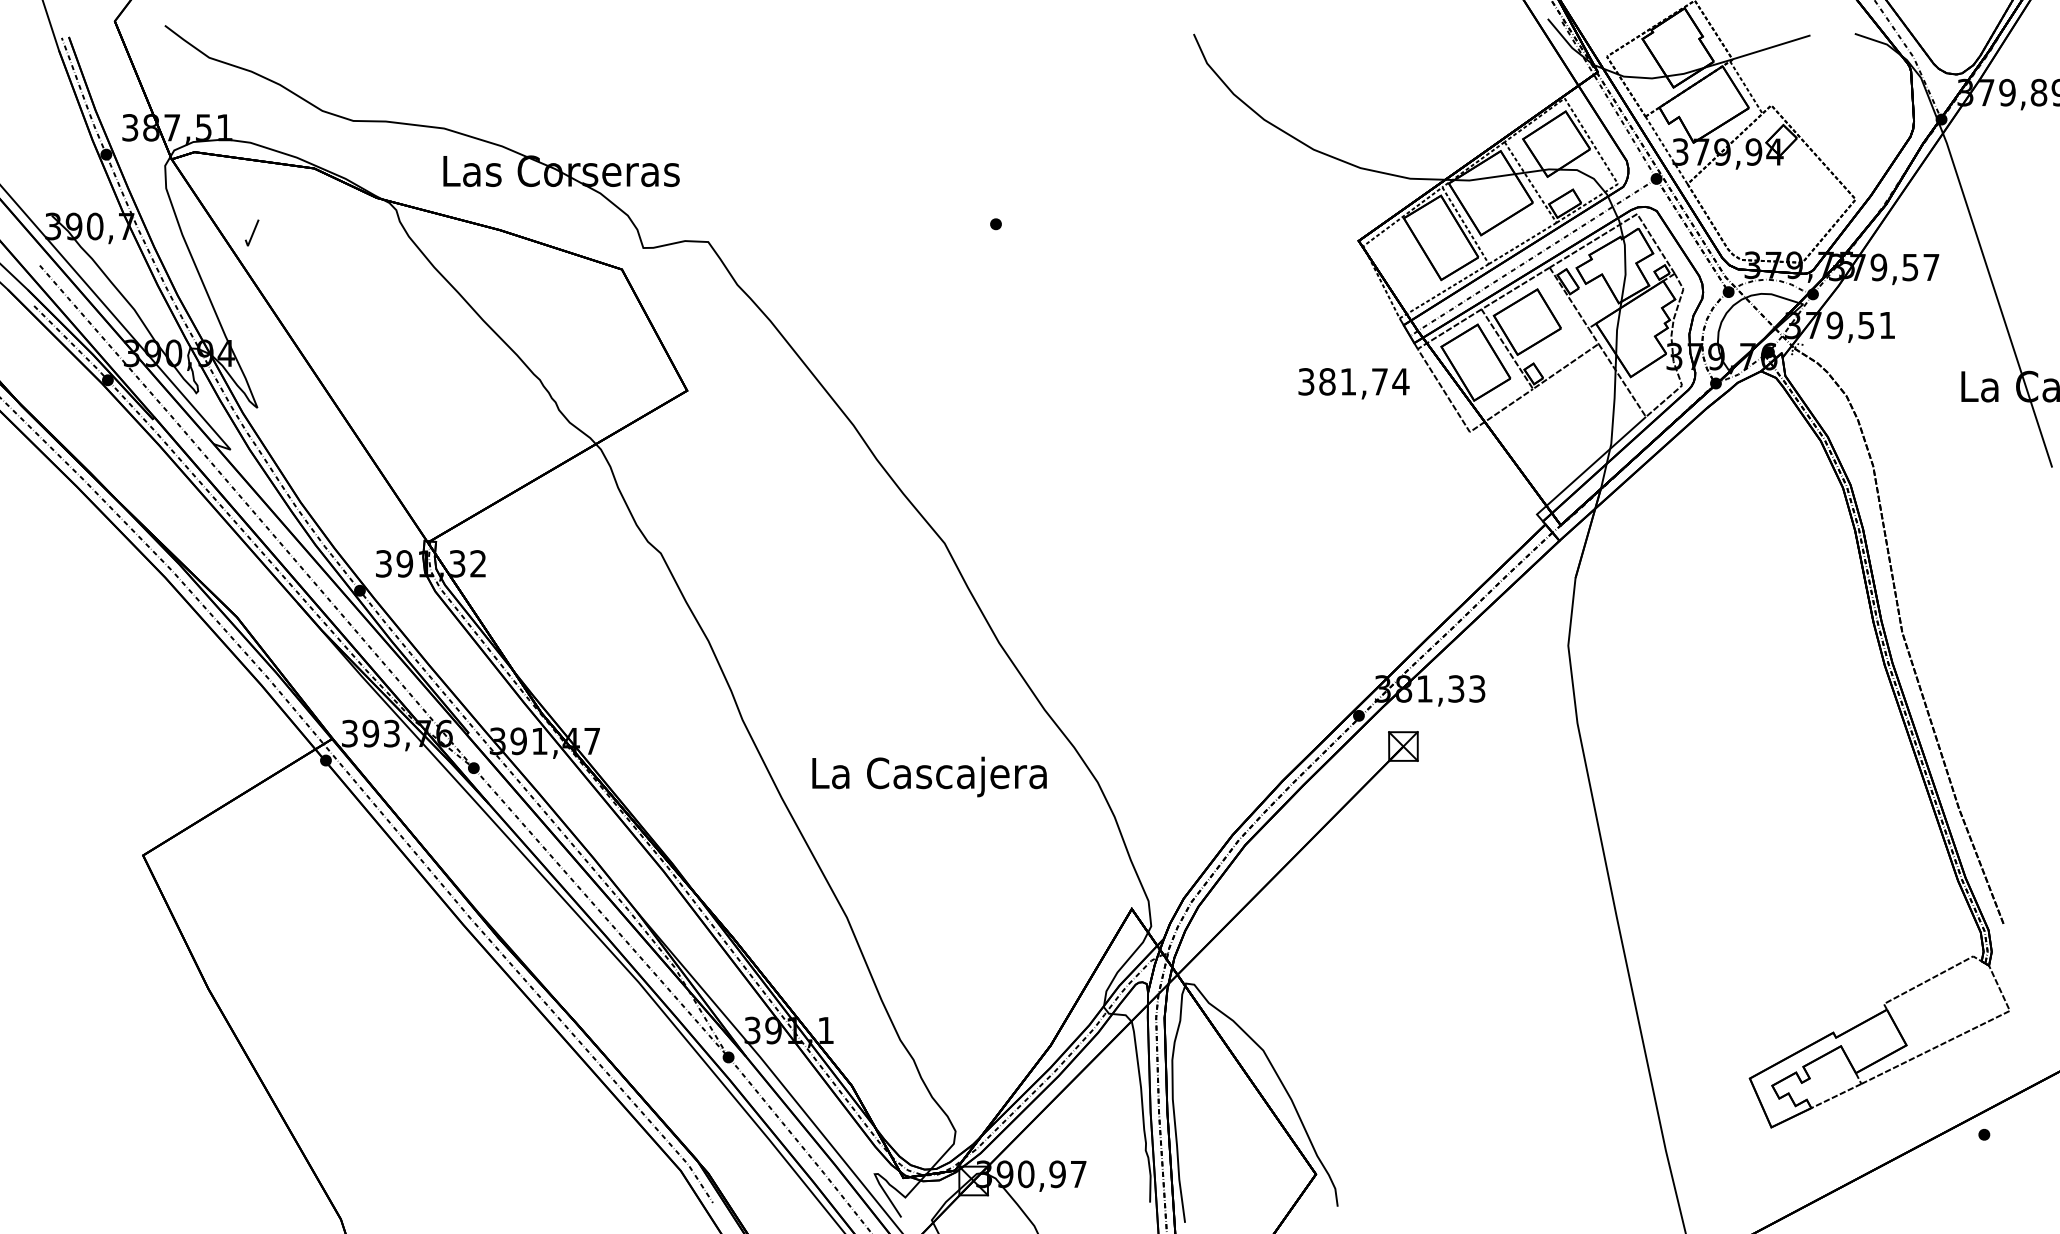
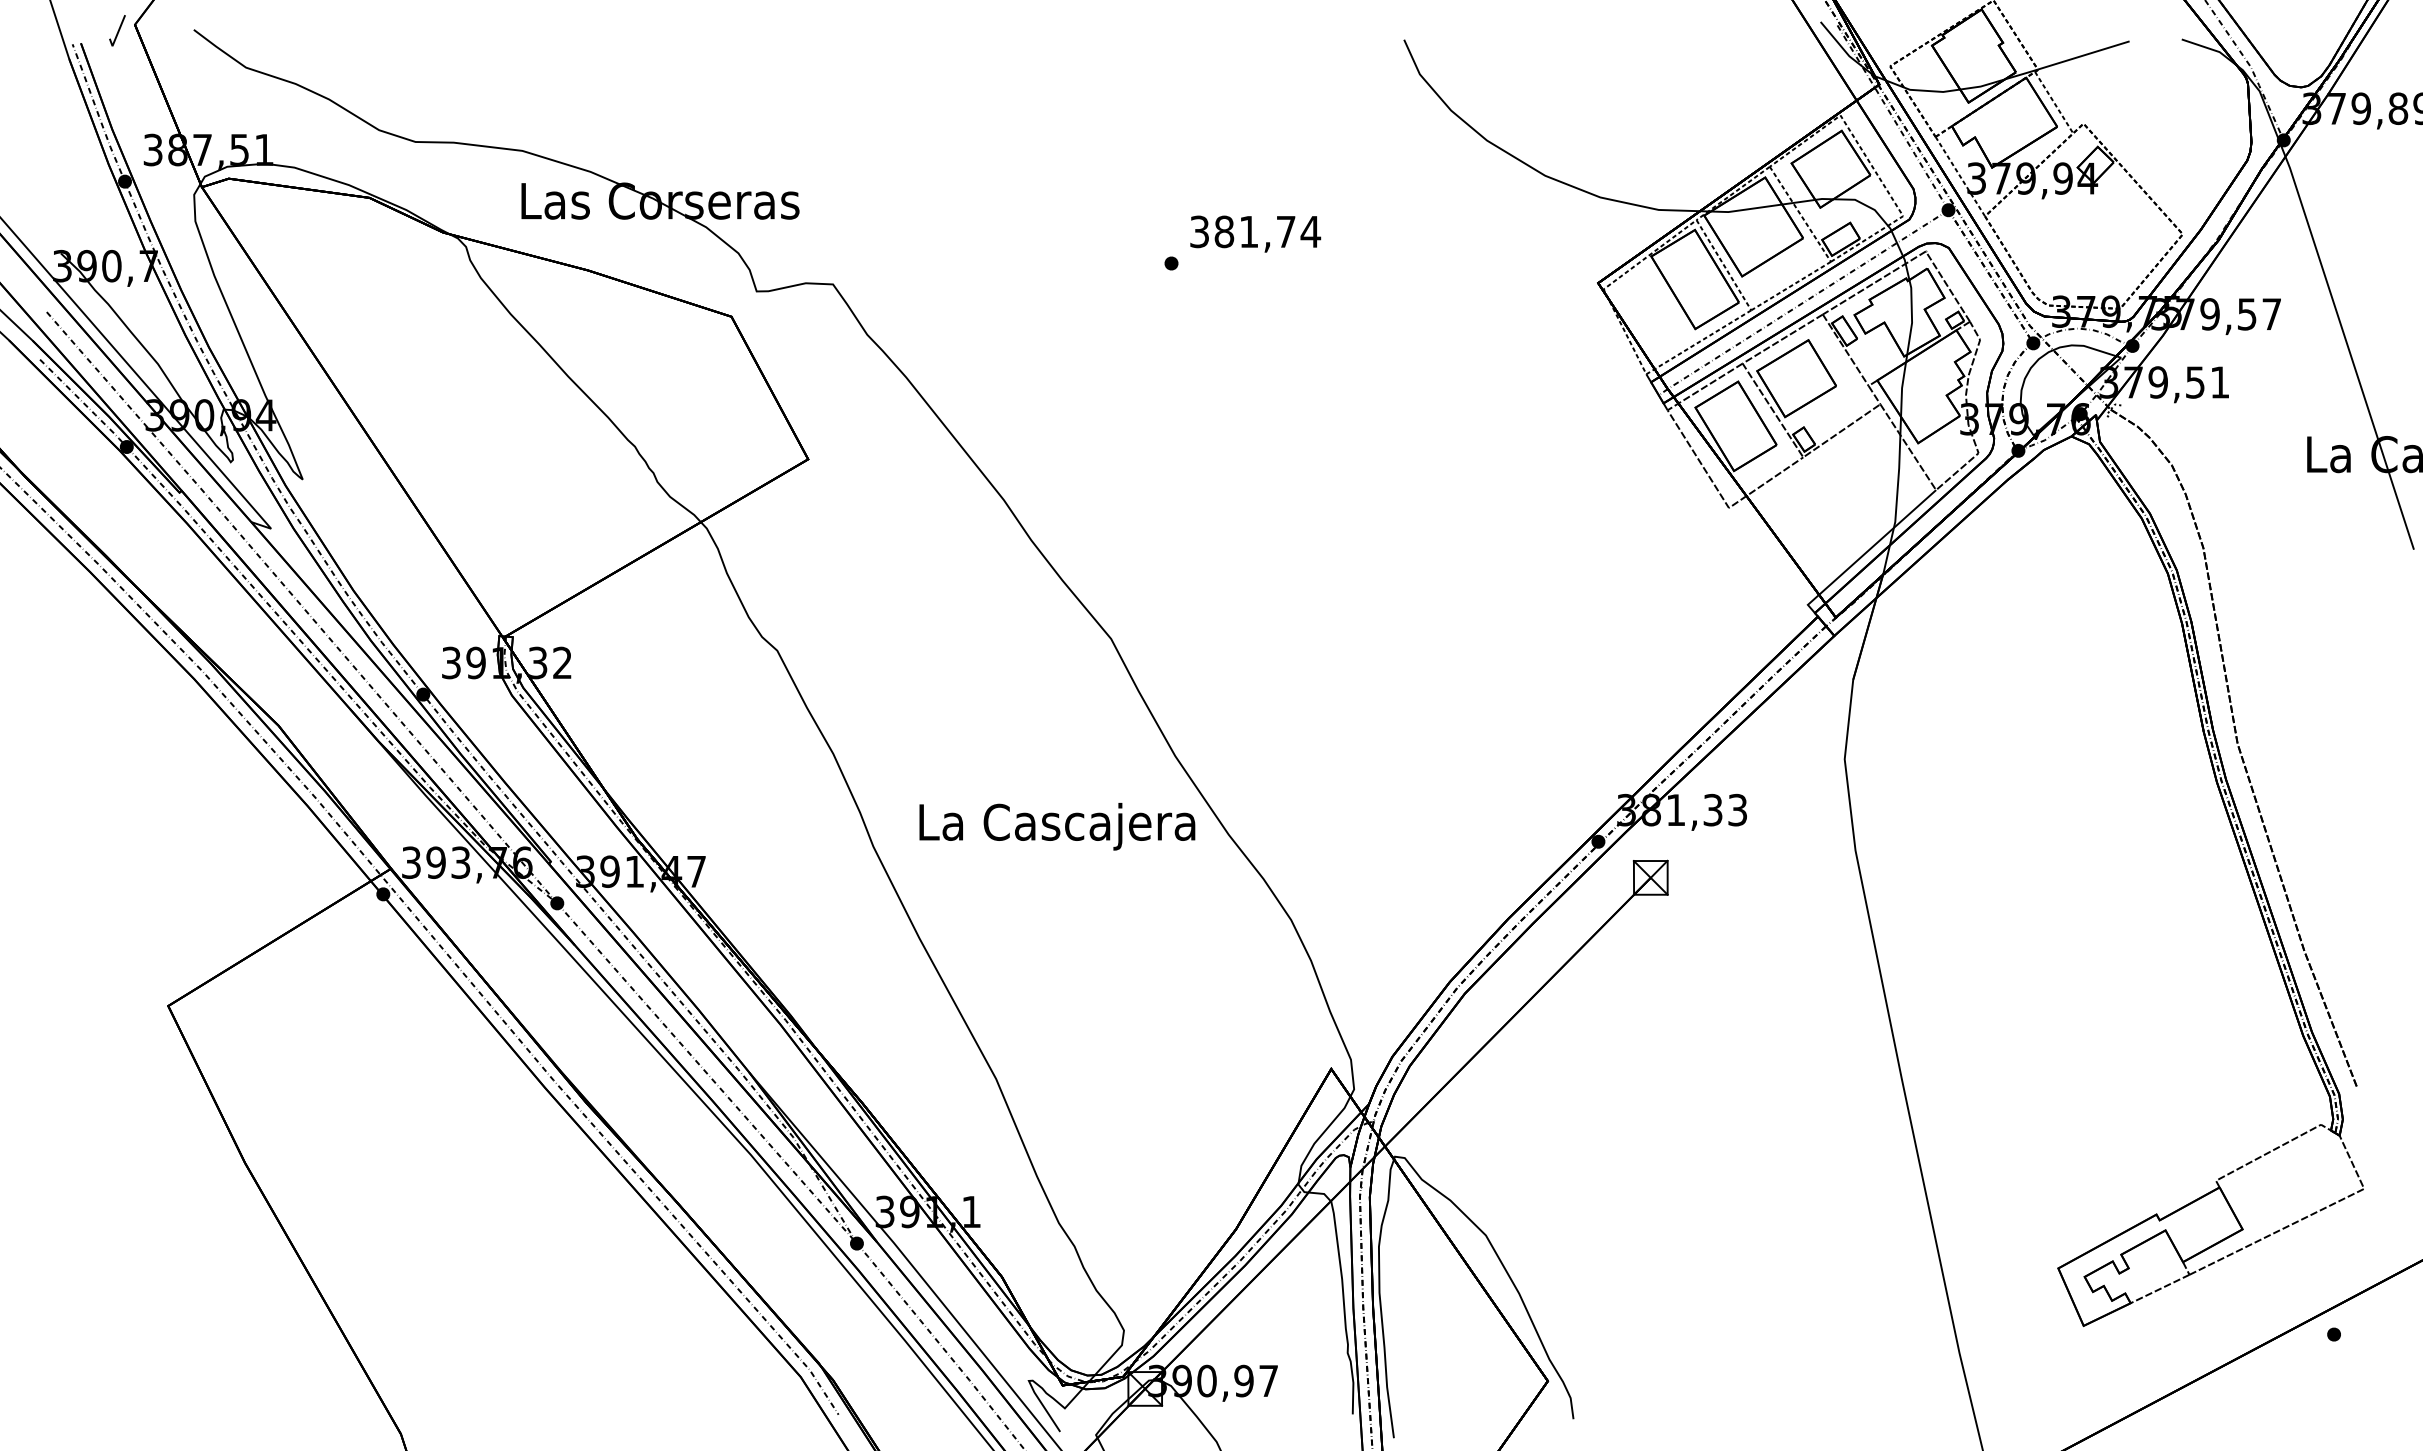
line: (253, 232) -> (118, 30), moved
text: (1353, 383) -> (1255, 233), moved
text: (929, 776) -> (1057, 826), moved

